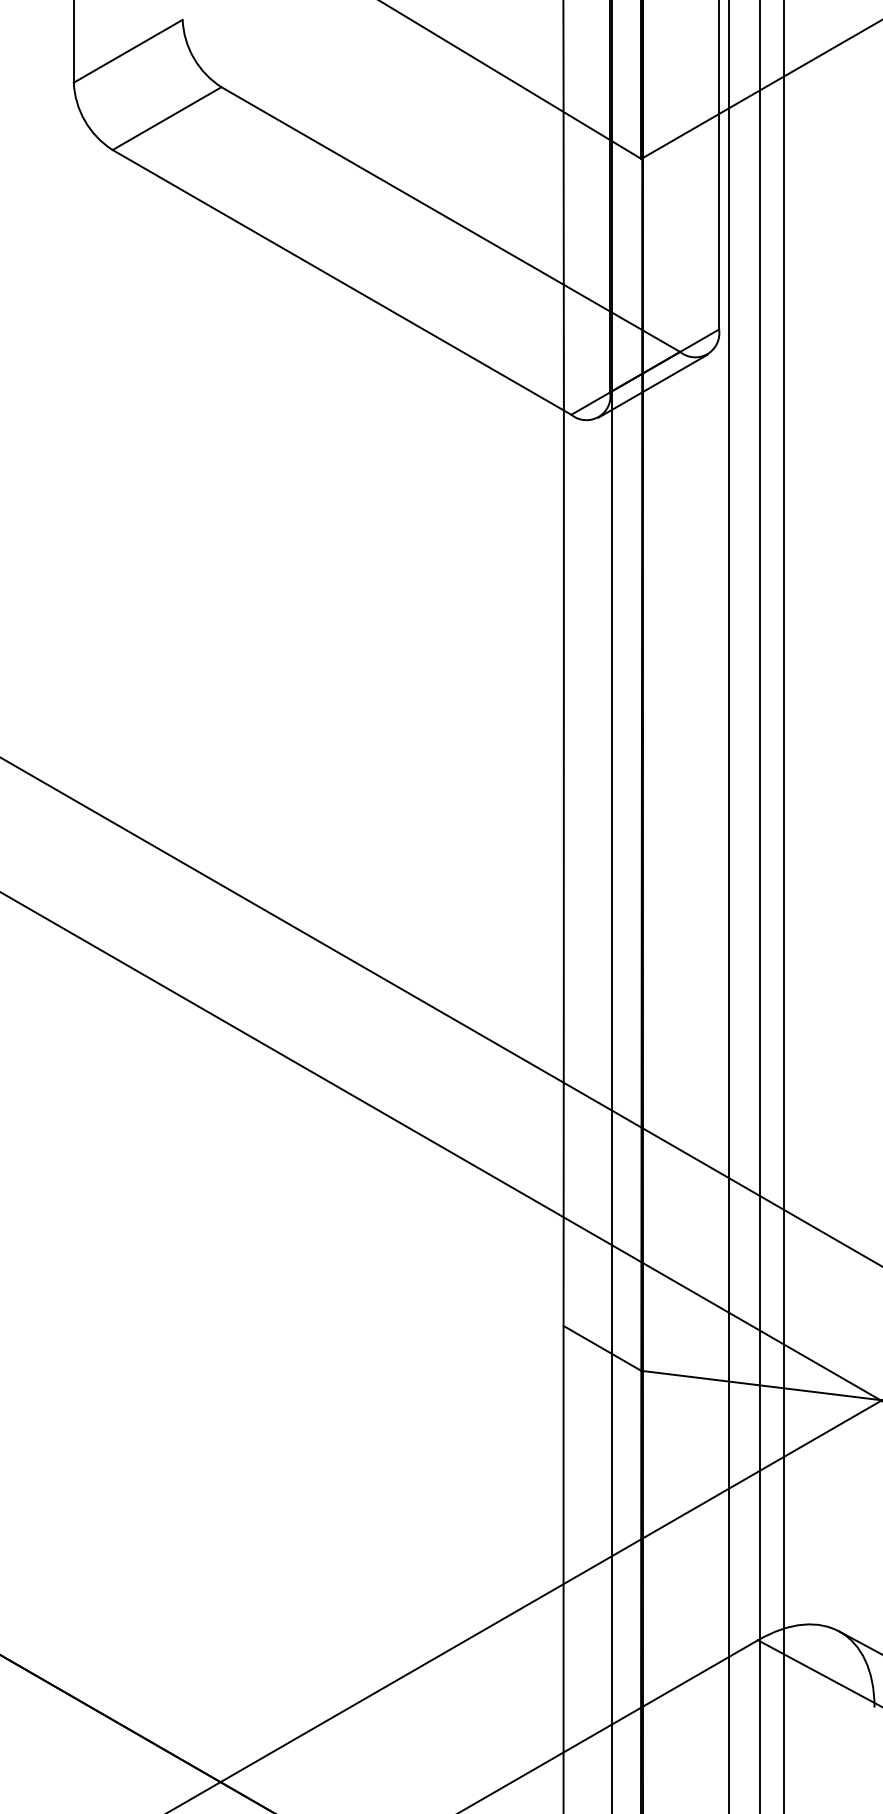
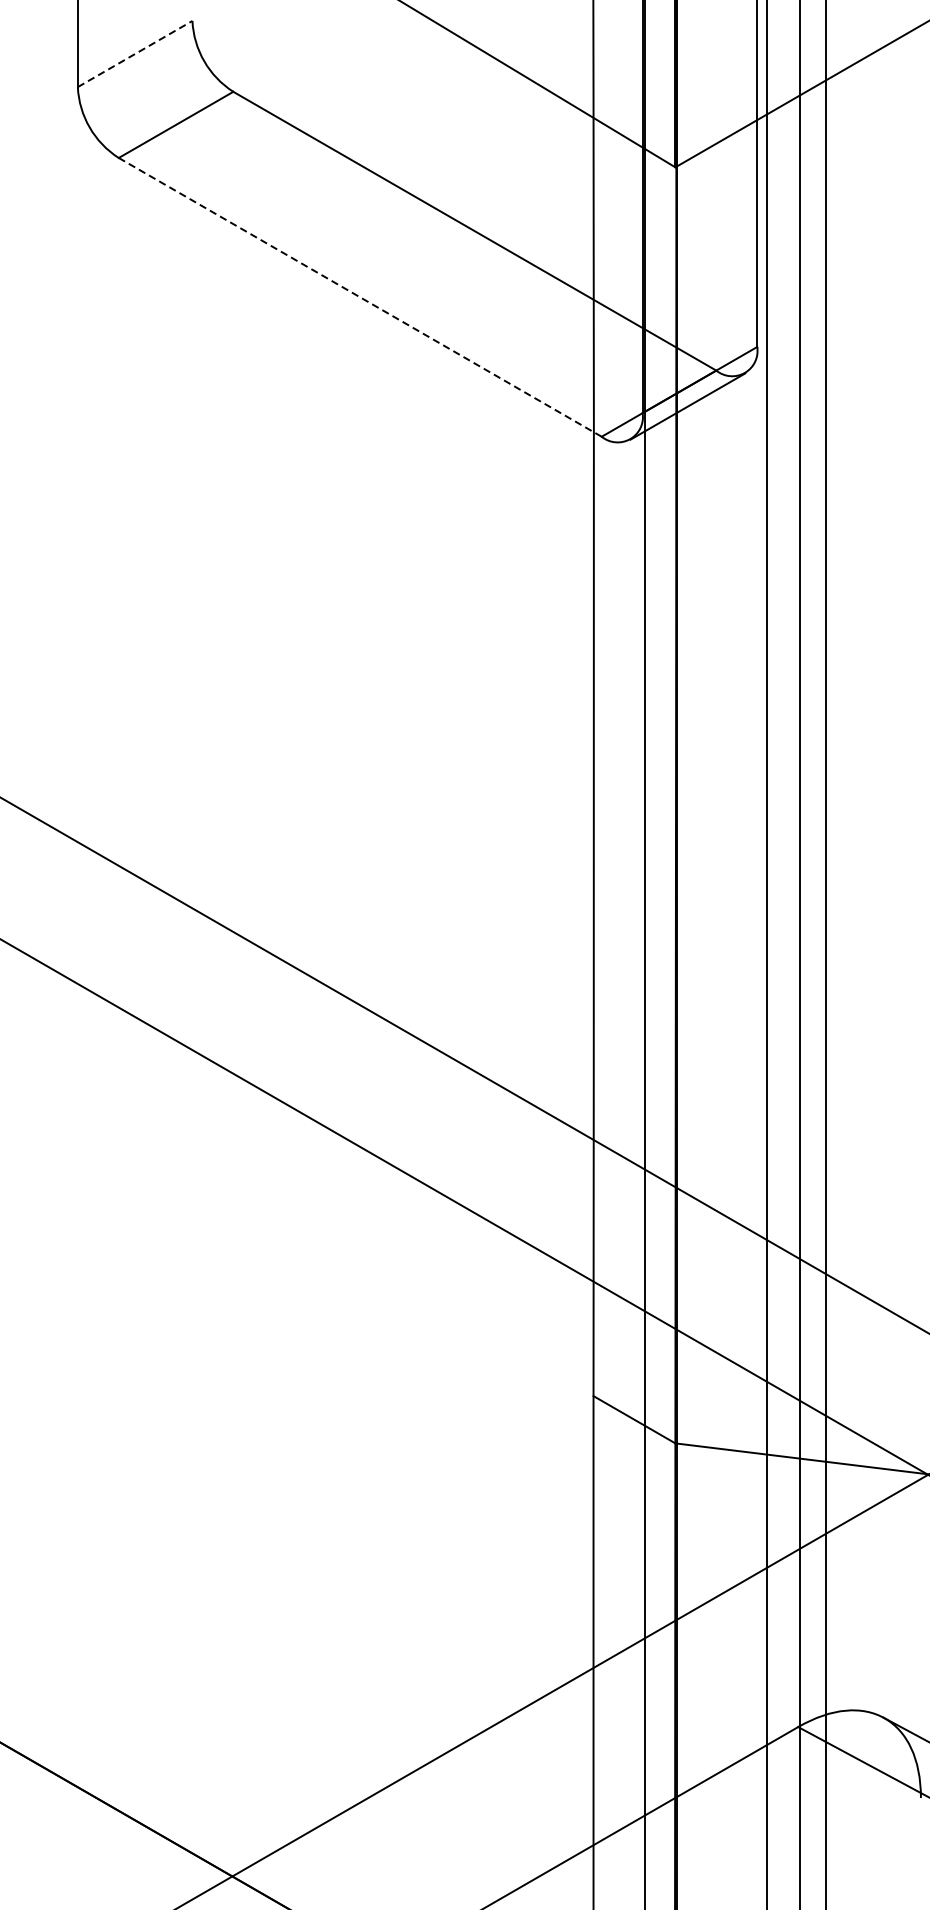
line: (128, 51) -> (135, 54), solid -> dashed
line: (342, 282) -> (360, 297), solid -> dashed

